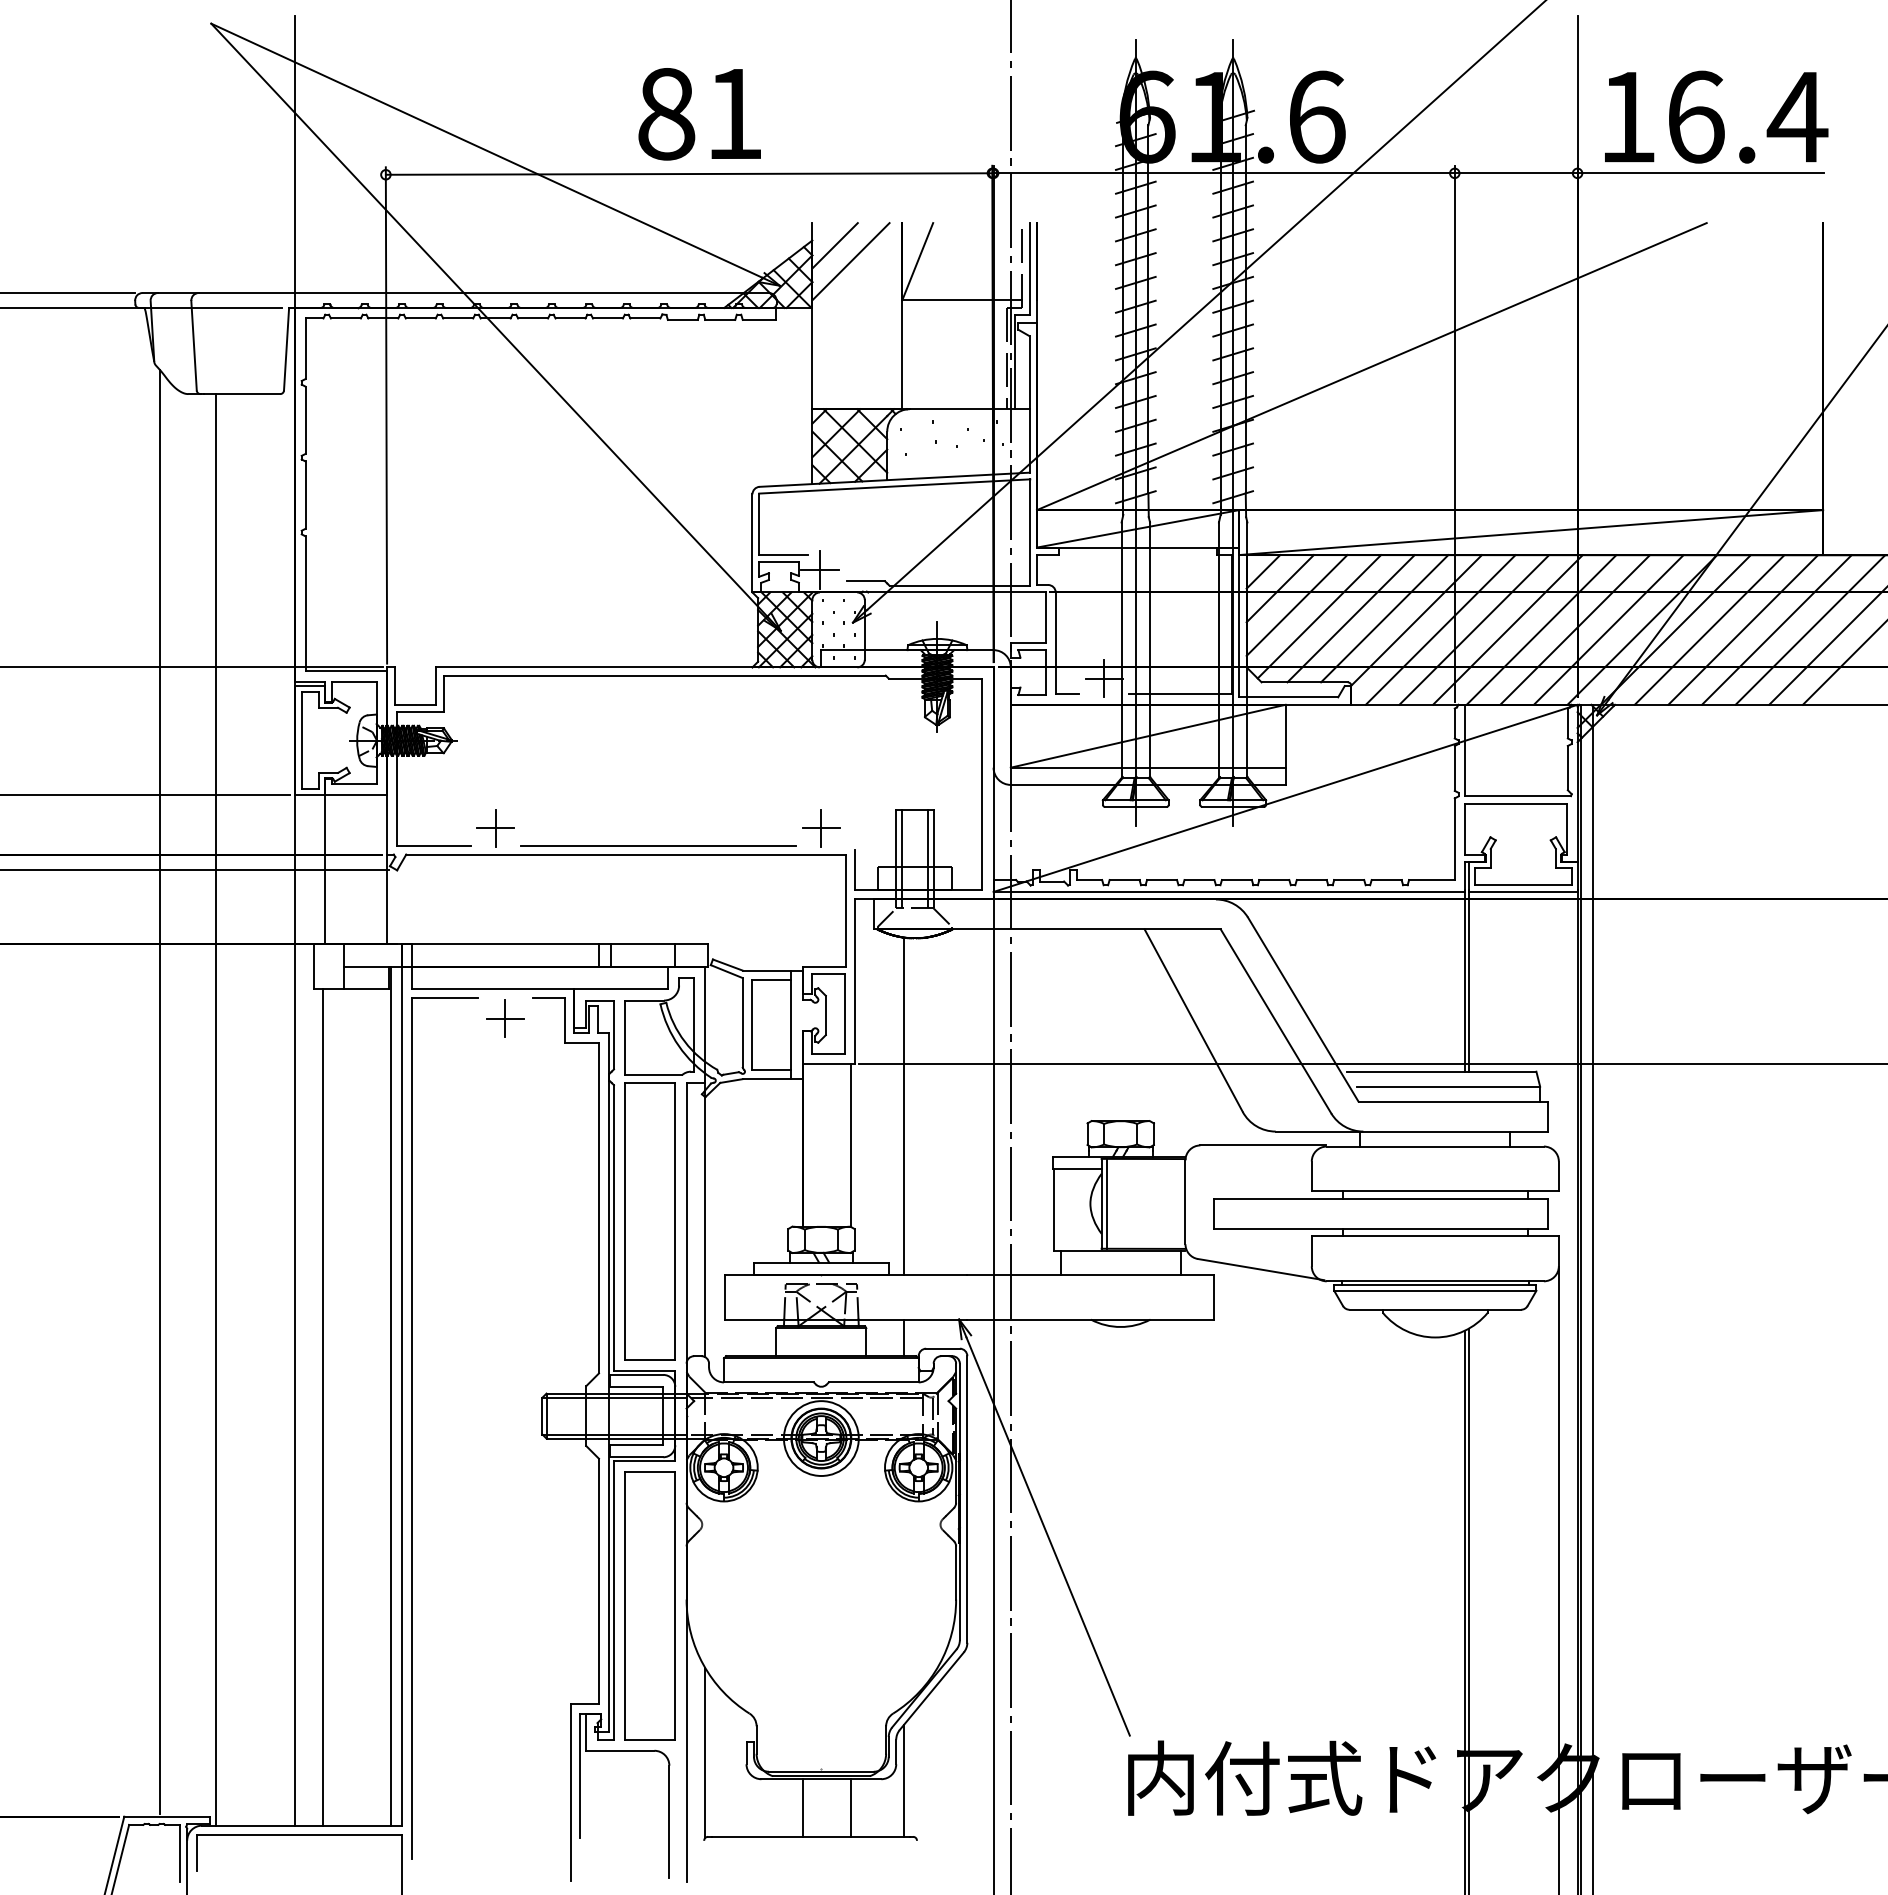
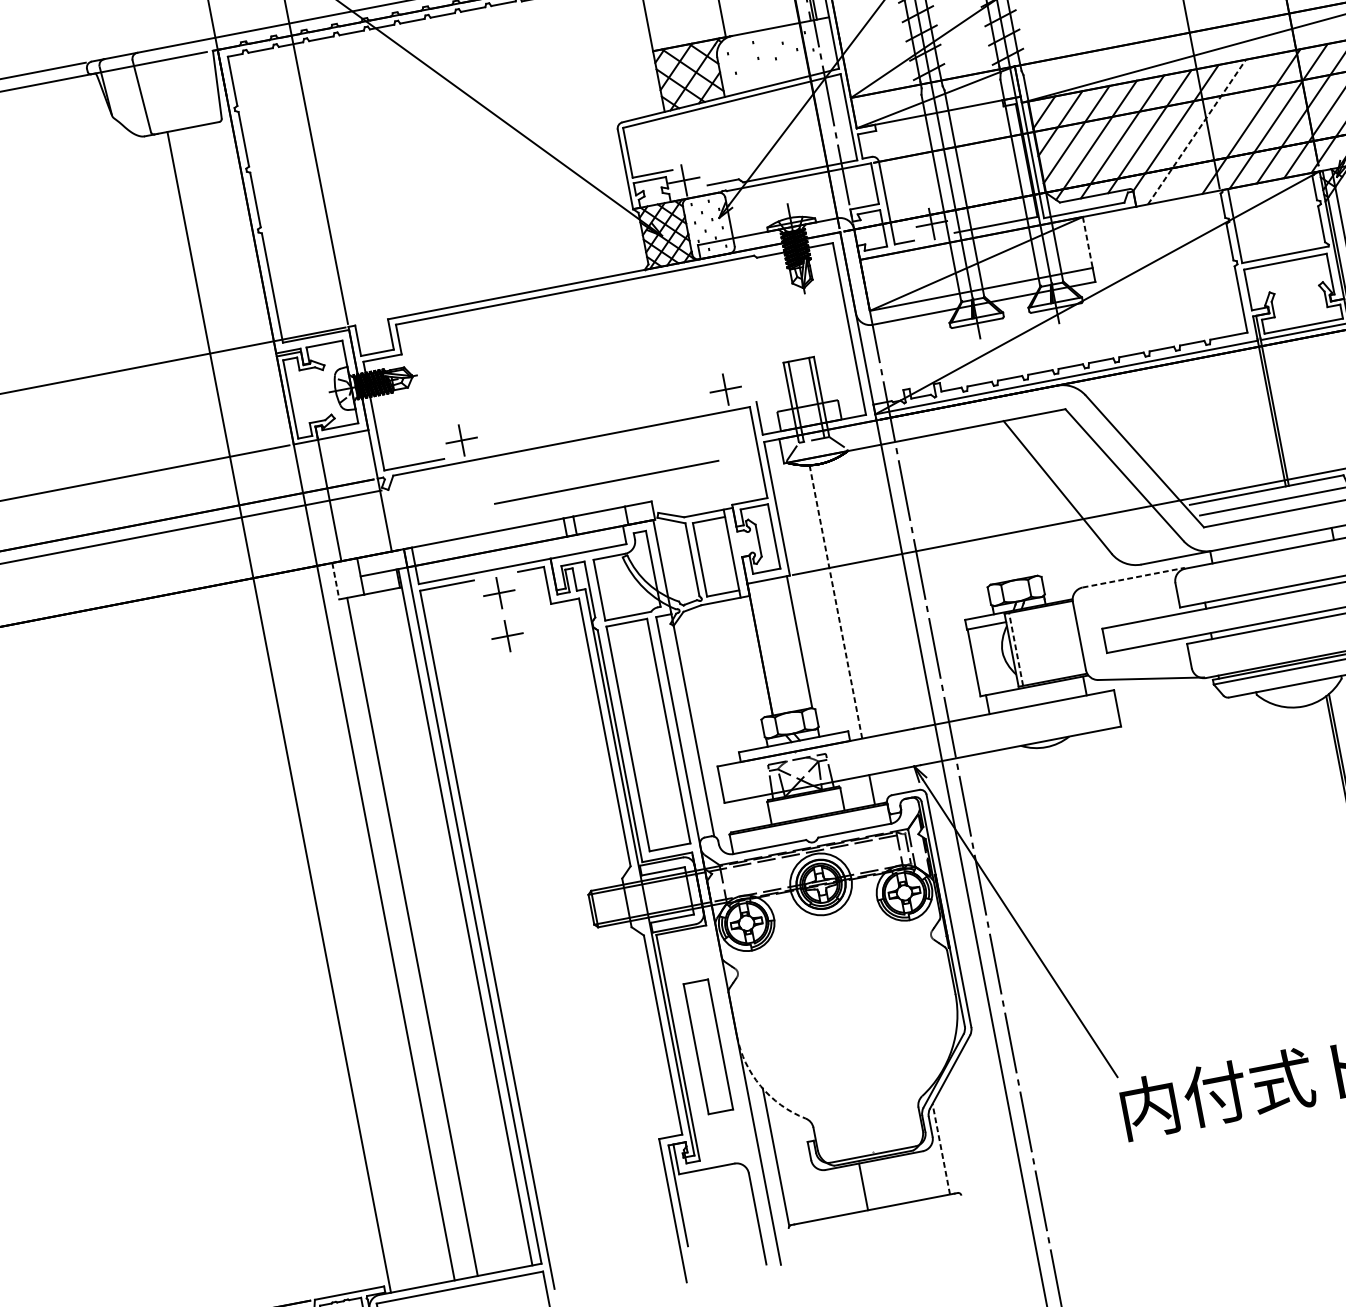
line: (1440, 629) -> (1196, 131), solid -> dashed
line: (1474, 629) -> (1224, 126), removed
line: (1285, 736) -> (1087, 242), solid -> dashed
line: (658, 845) -> (606, 481), moved
line: (313, 967) -> (335, 581), solid -> dashed
part: (505, 1071) -> (507, 636), added
line: (160, 1092) -> (231, 707), removed
line: (903, 1106) -> (835, 602), solid -> dashed
line: (1263, 1145) -> (1133, 577), solid -> dashed
line: (1107, 1203) -> (1016, 649), solid -> dashed
part: (649, 1605) -> (707, 1046), size x0.6
arc: (703, 1664) -> (760, 1086), solid -> dashed
line: (903, 1781) -> (941, 1149), solid -> dashed
line: (851, 1807) -> (903, 1178), removed

